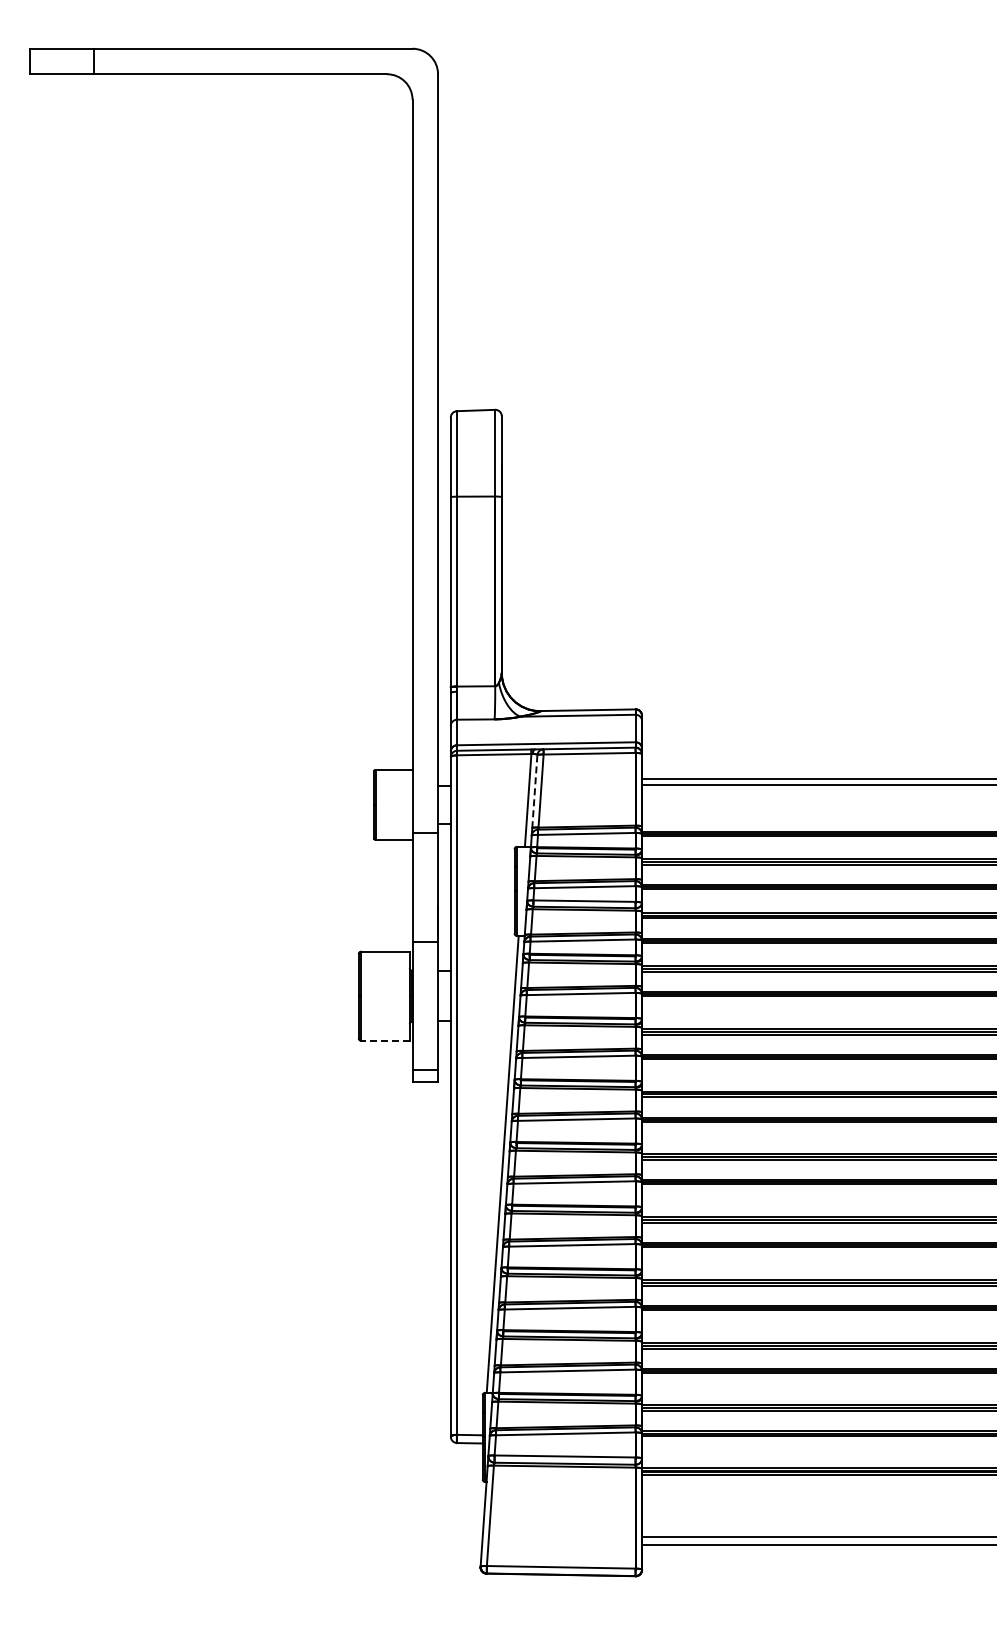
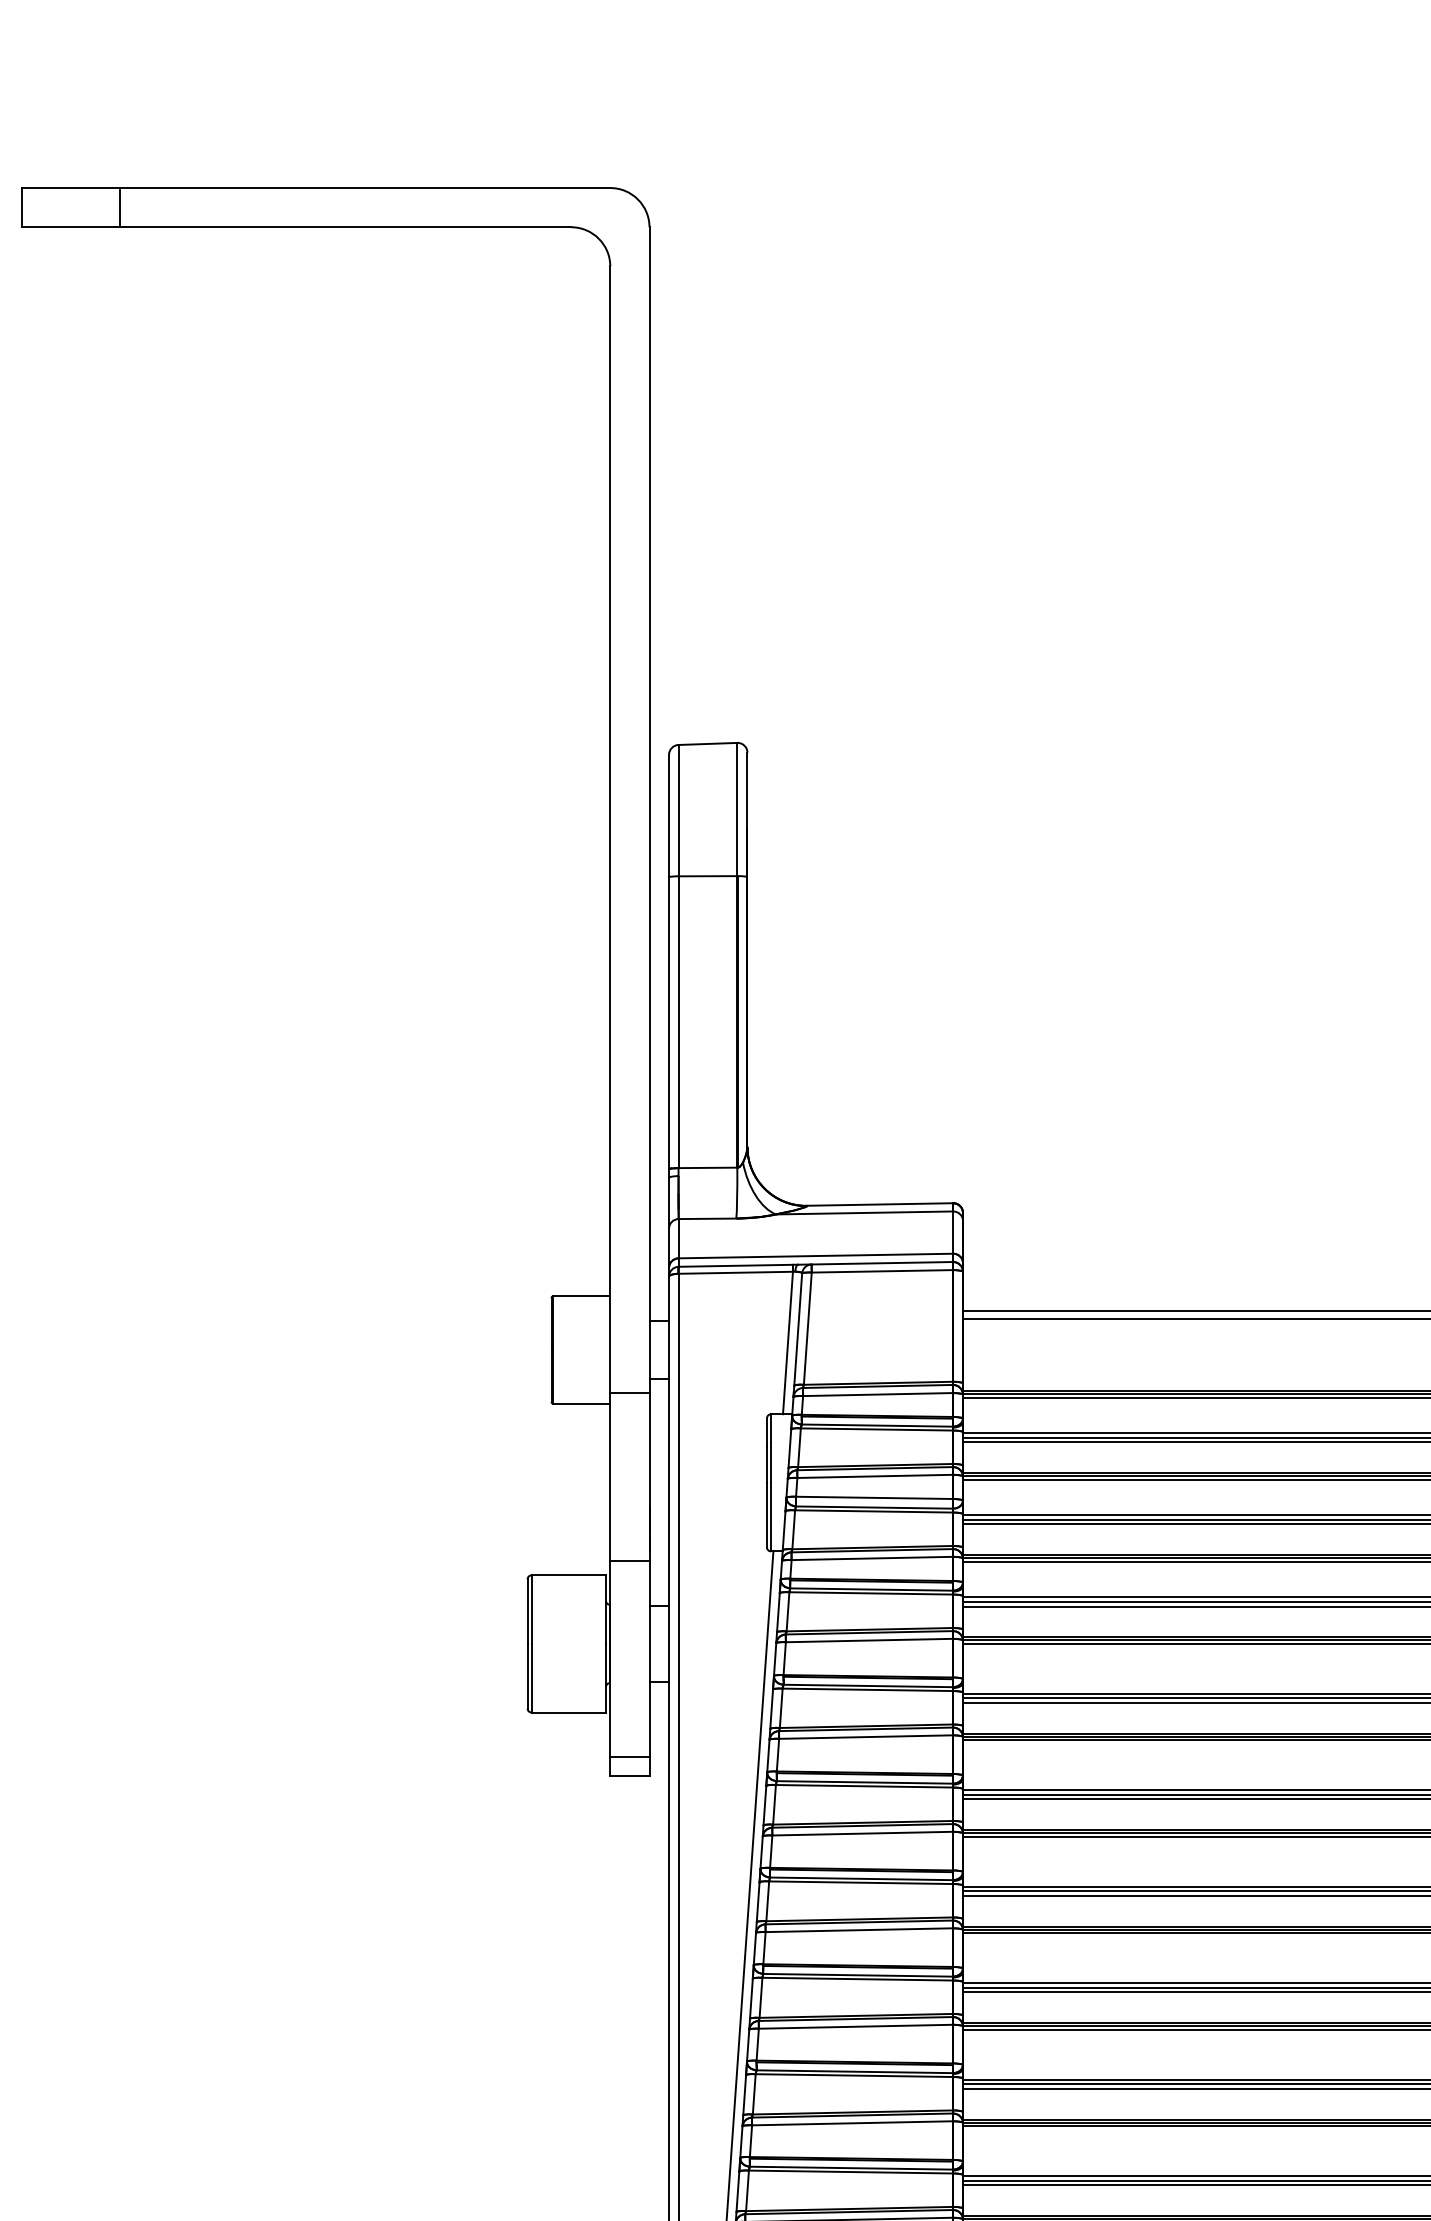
line: (534, 791) -> (797, 1329), dashed -> solid
line: (385, 1040) -> (568, 1711), dashed -> solid

